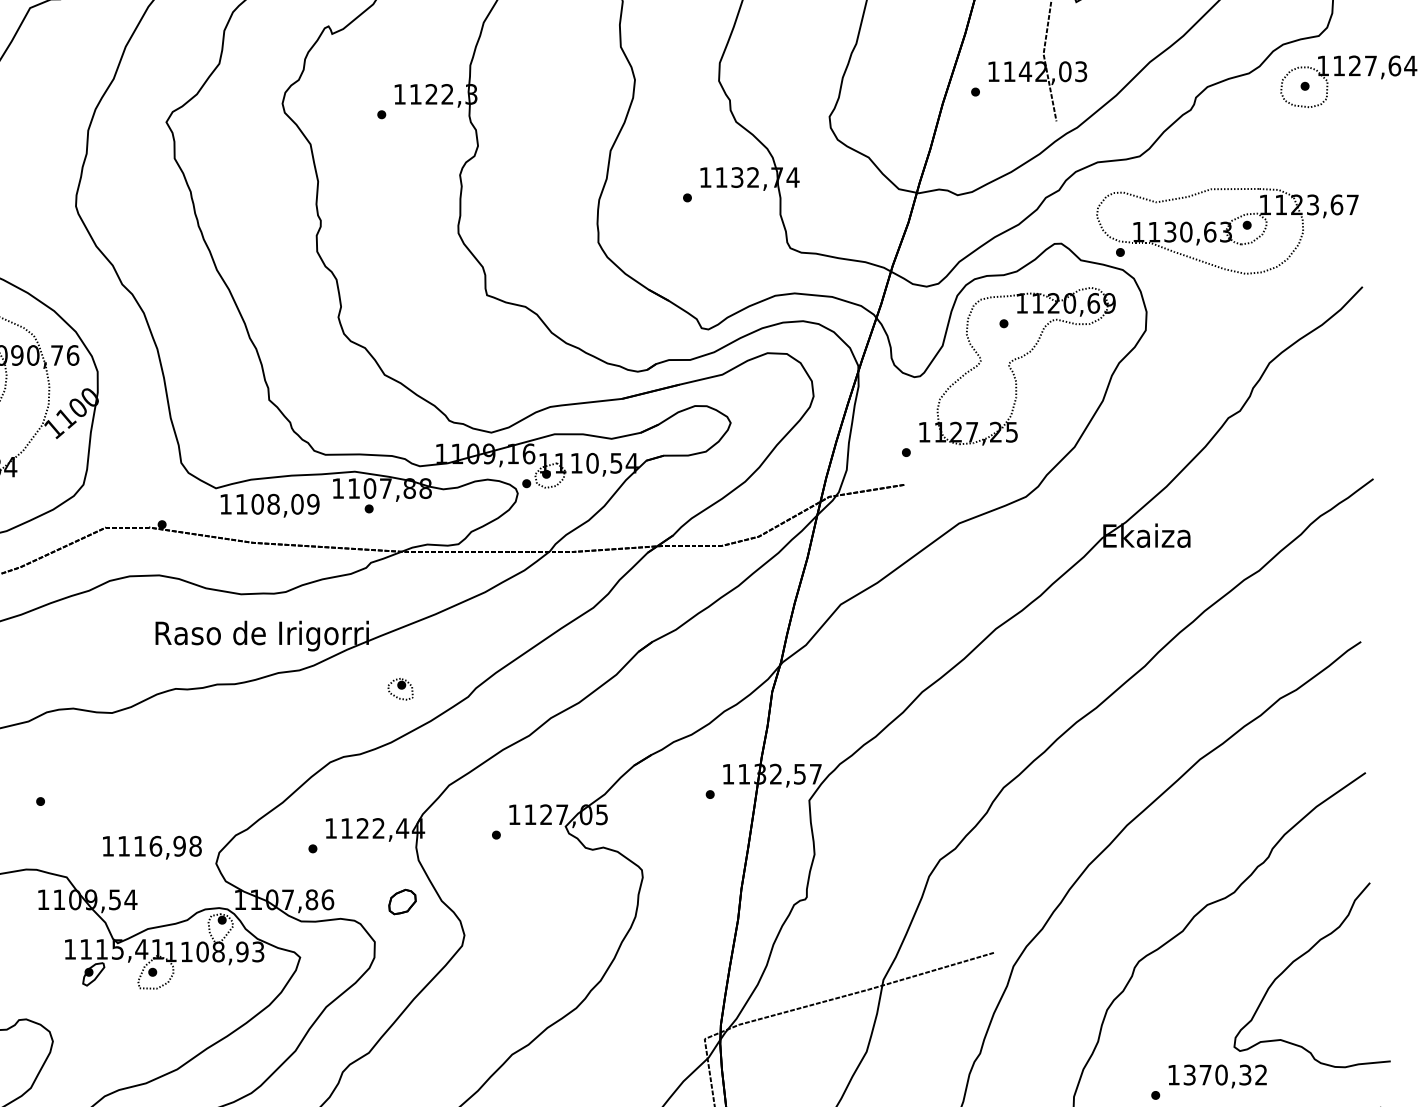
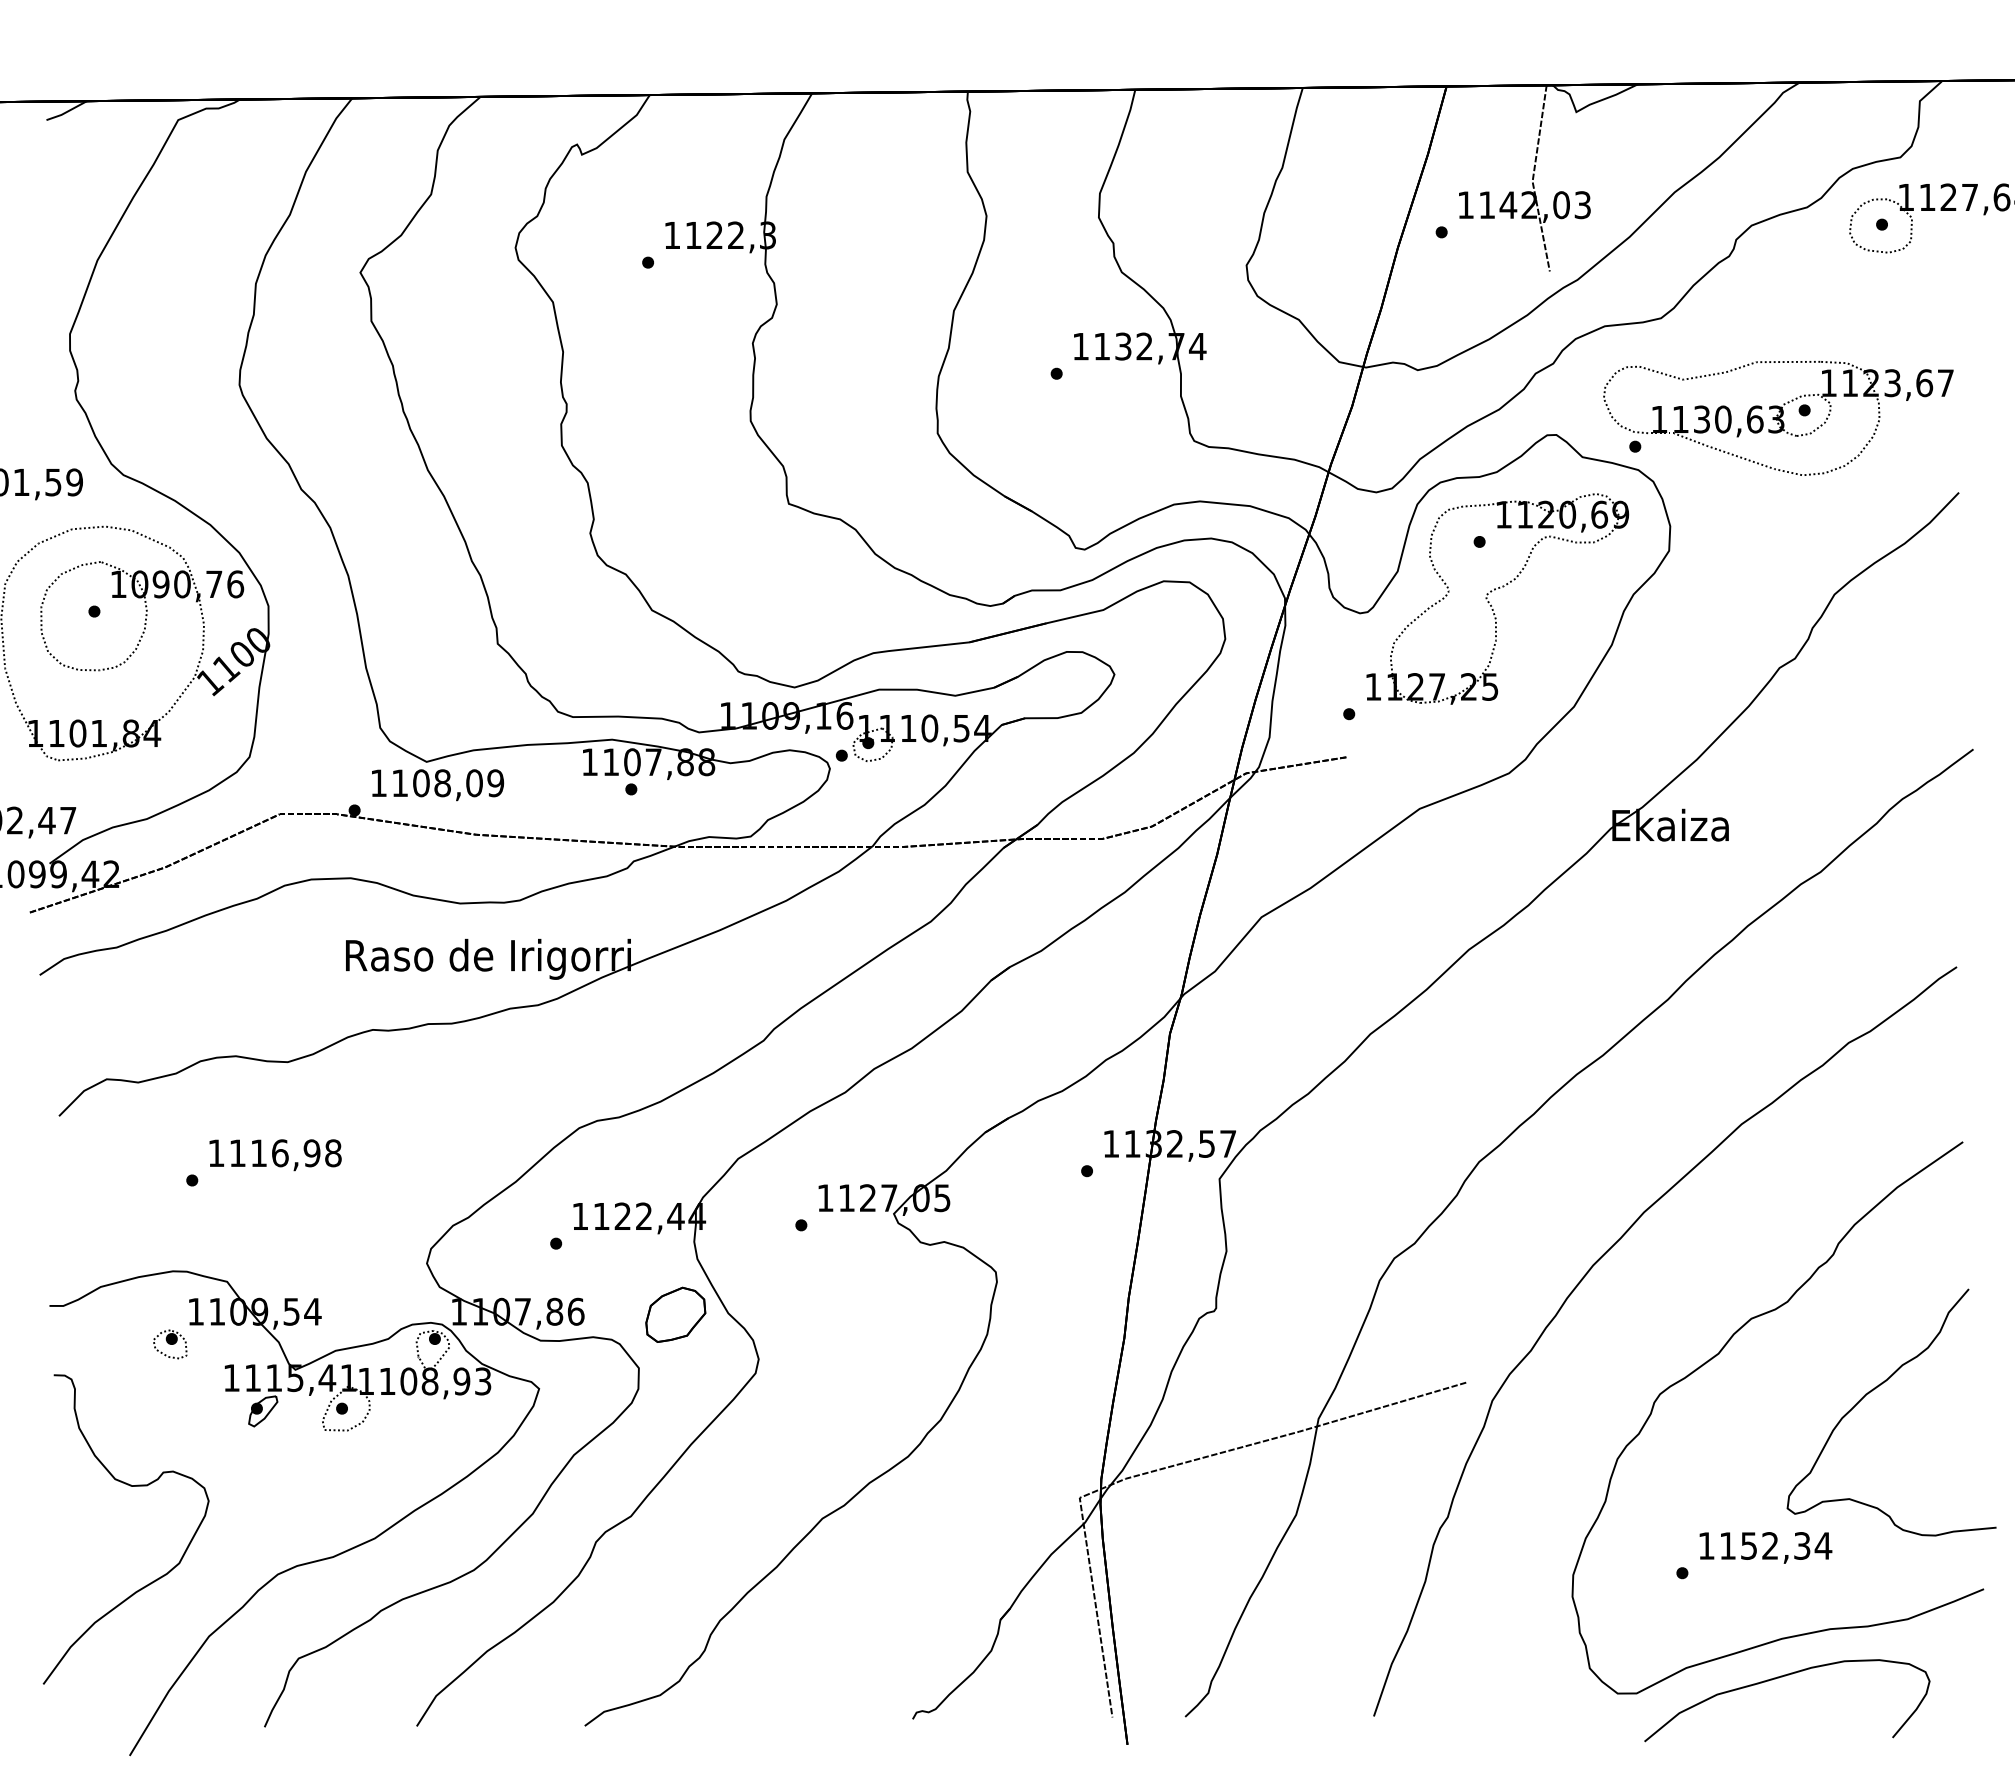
text: (270, 505) -> (438, 785), moved
part: (400, 689) -> (170, 1344), moved
text: (152, 847) -> (275, 1155), moved
part: (402, 901) -> (675, 1314), size x1.67
text: (1225, 1074) -> (1775, 1545), 1370,32 -> 1152,34

